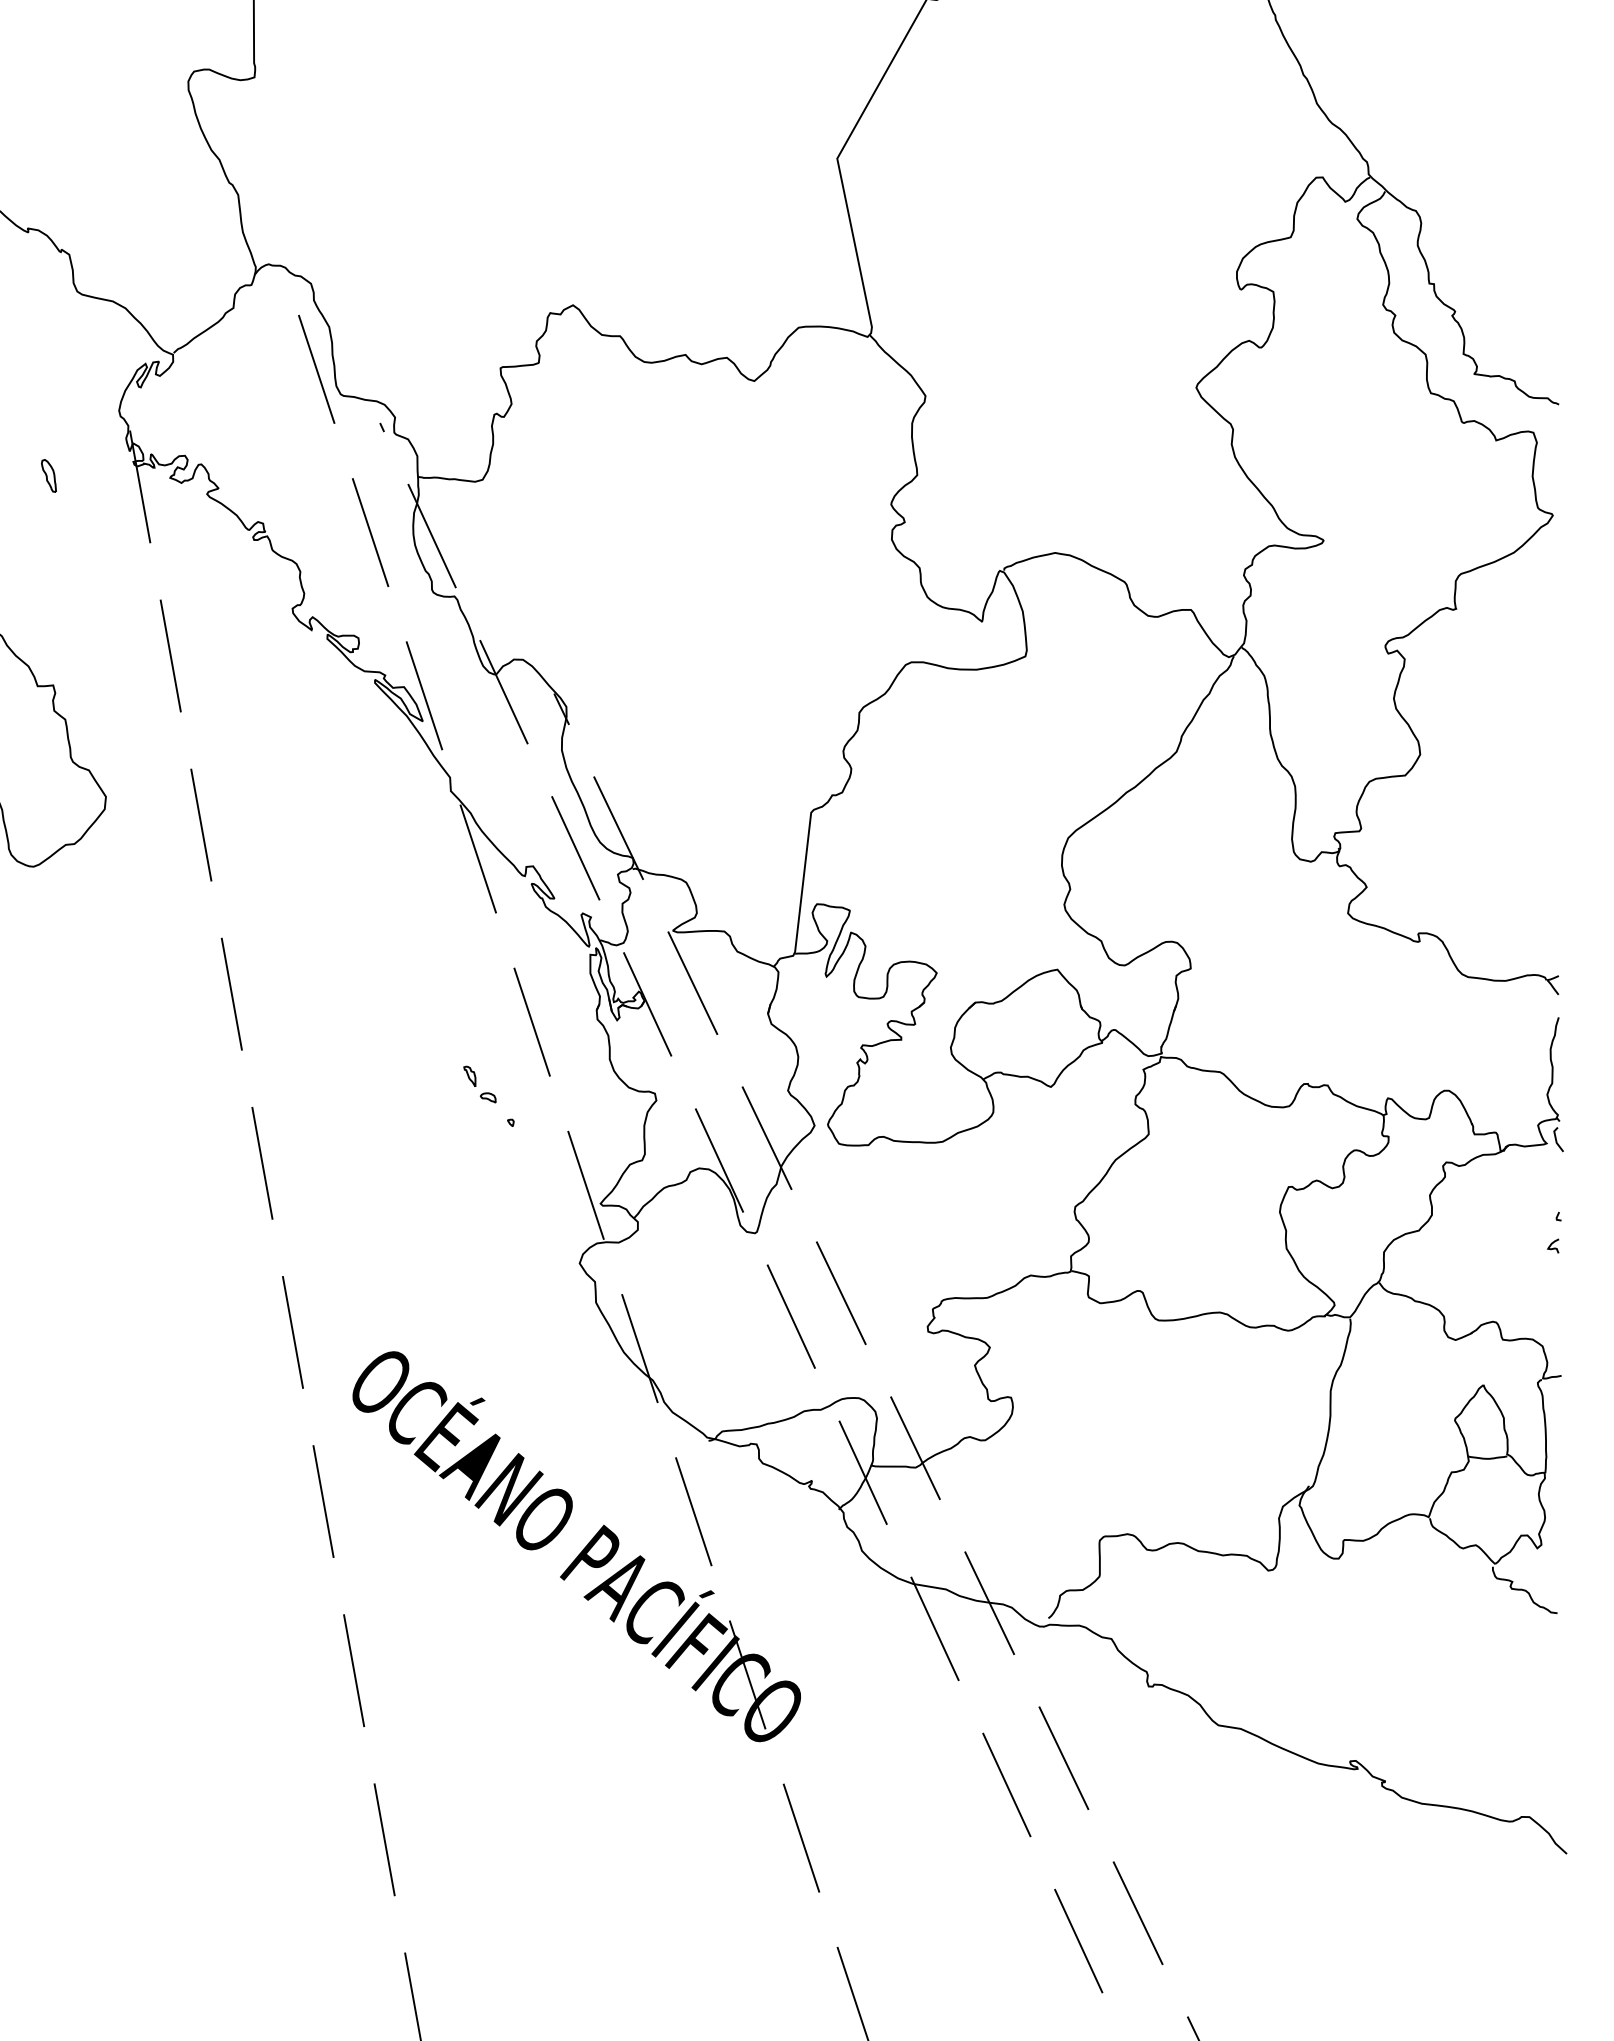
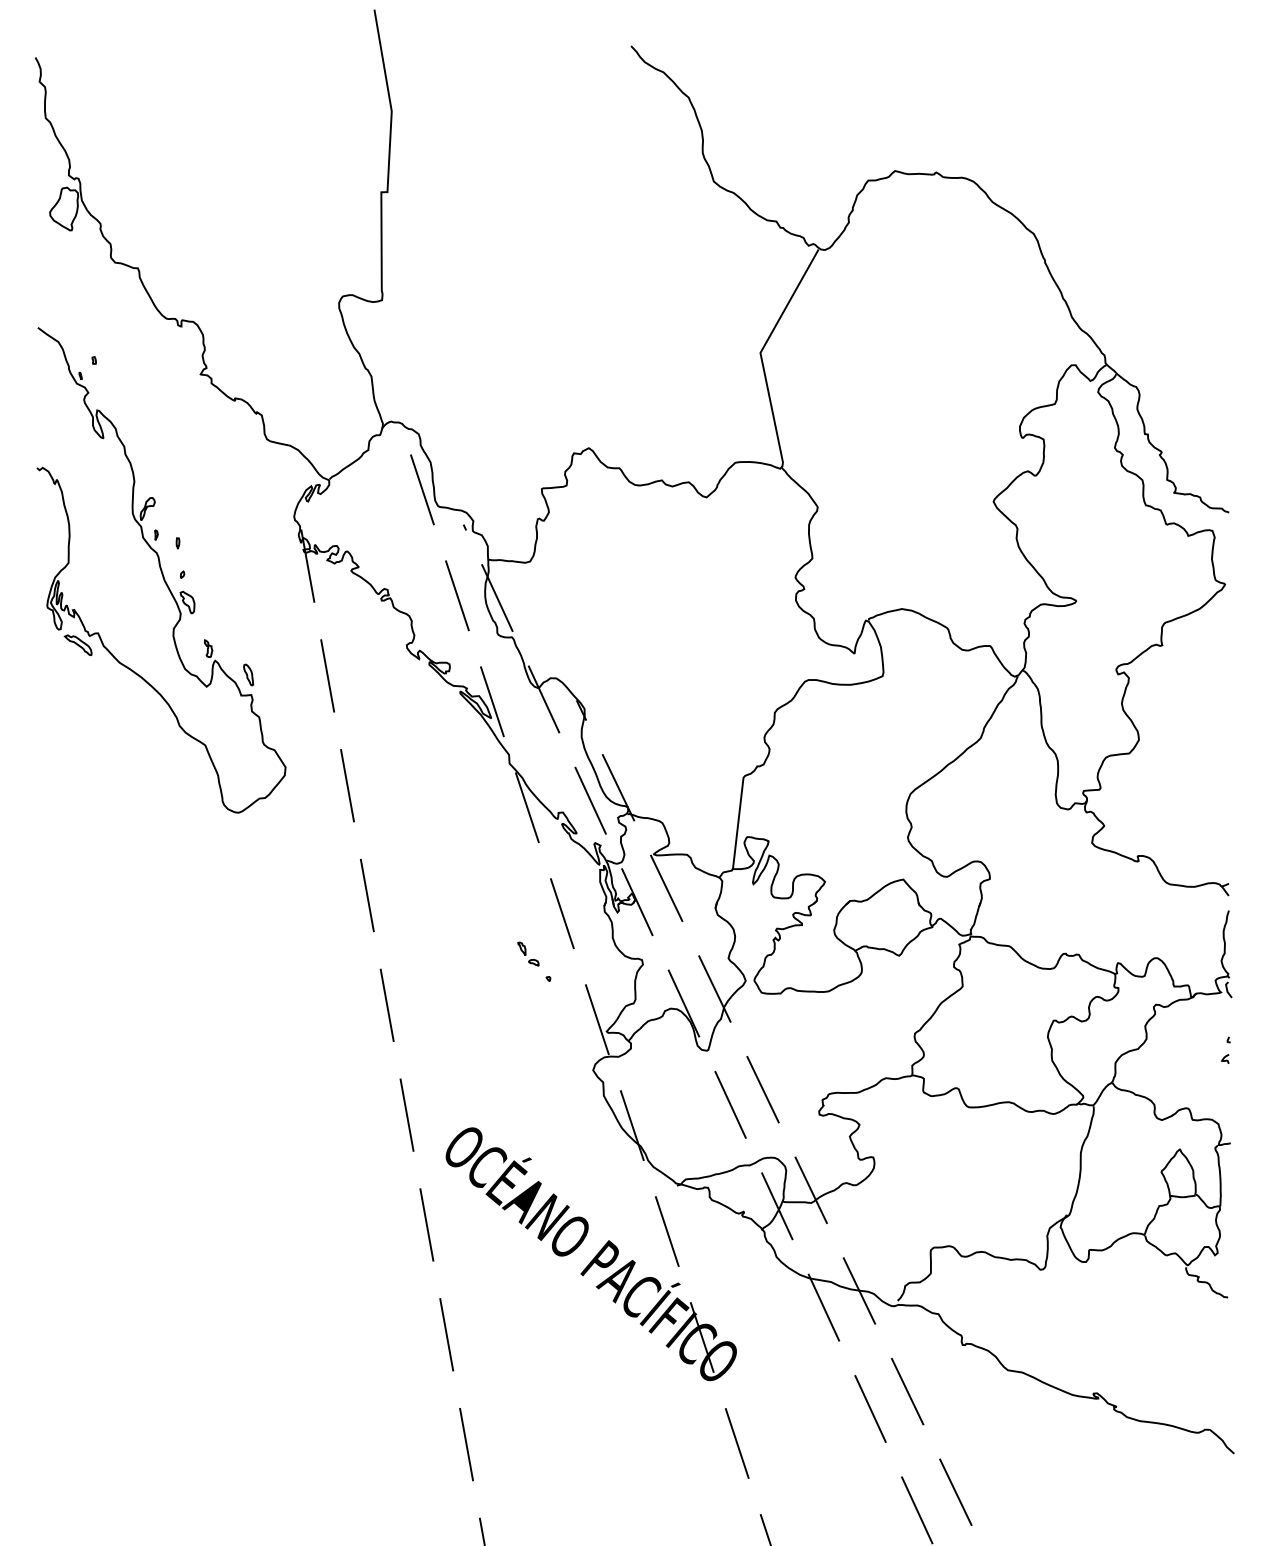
part: (48, 475) -> (248, 674), moved

